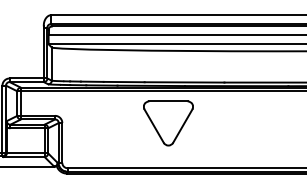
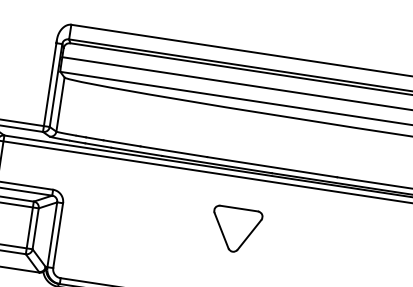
part: (168, 123) -> (235, 230), size x0.6

